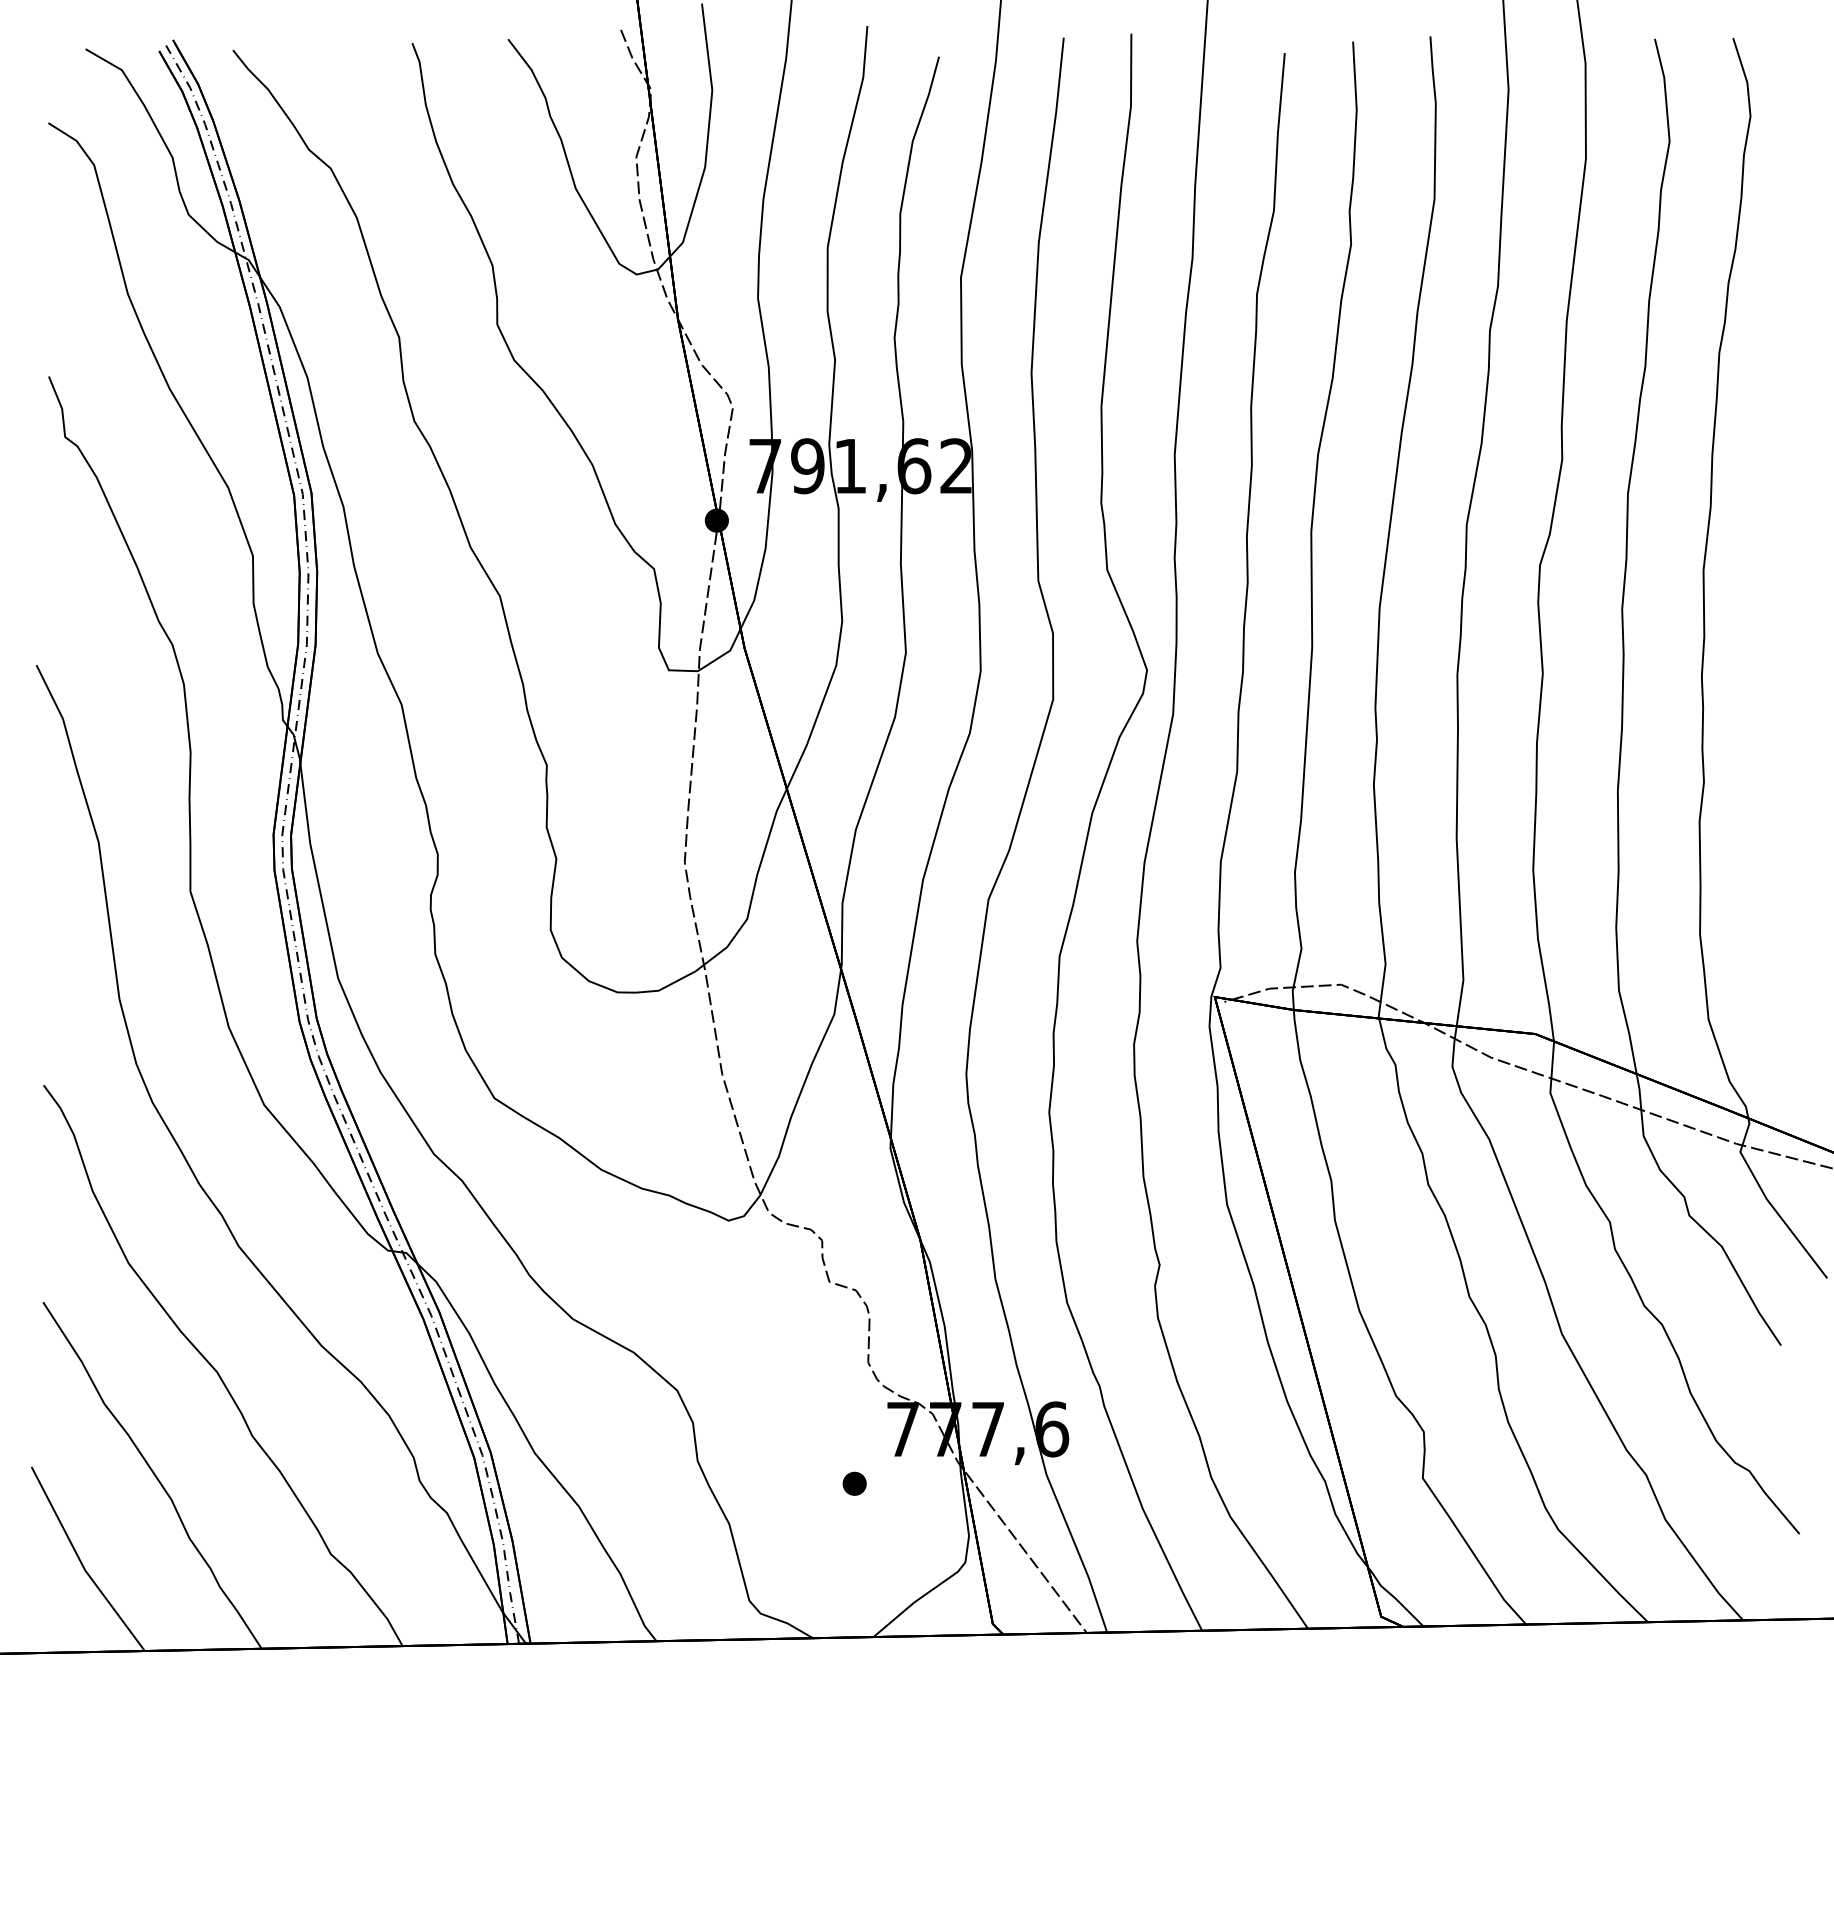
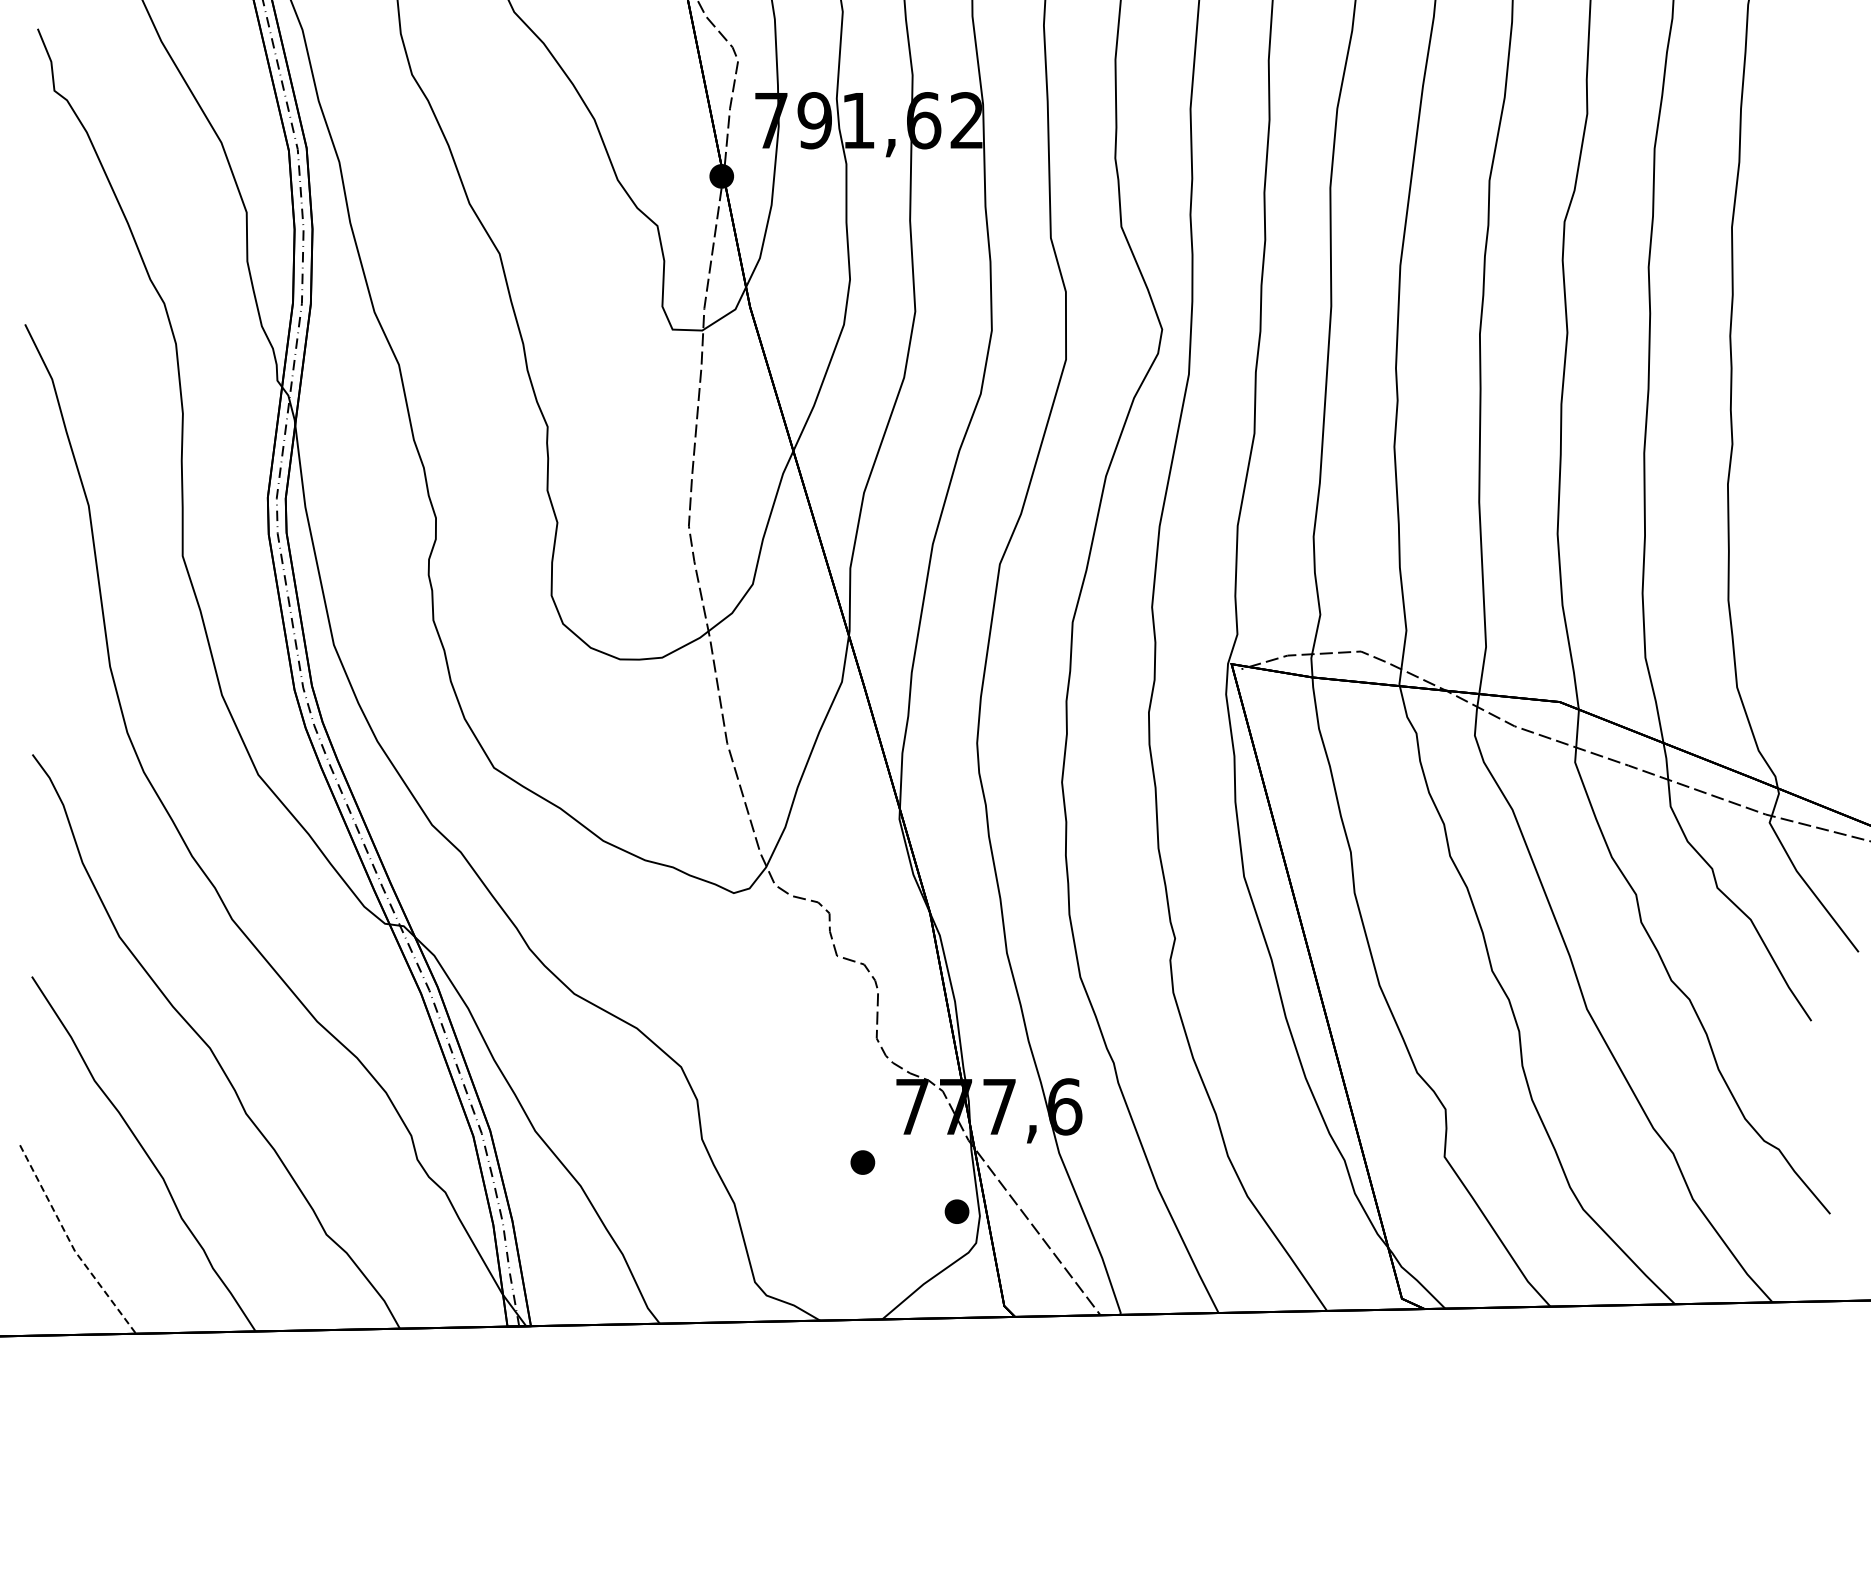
part: (946, 1531) -> (956, 1211), added
line: (82, 1564) -> (72, 1245), solid -> dashed

